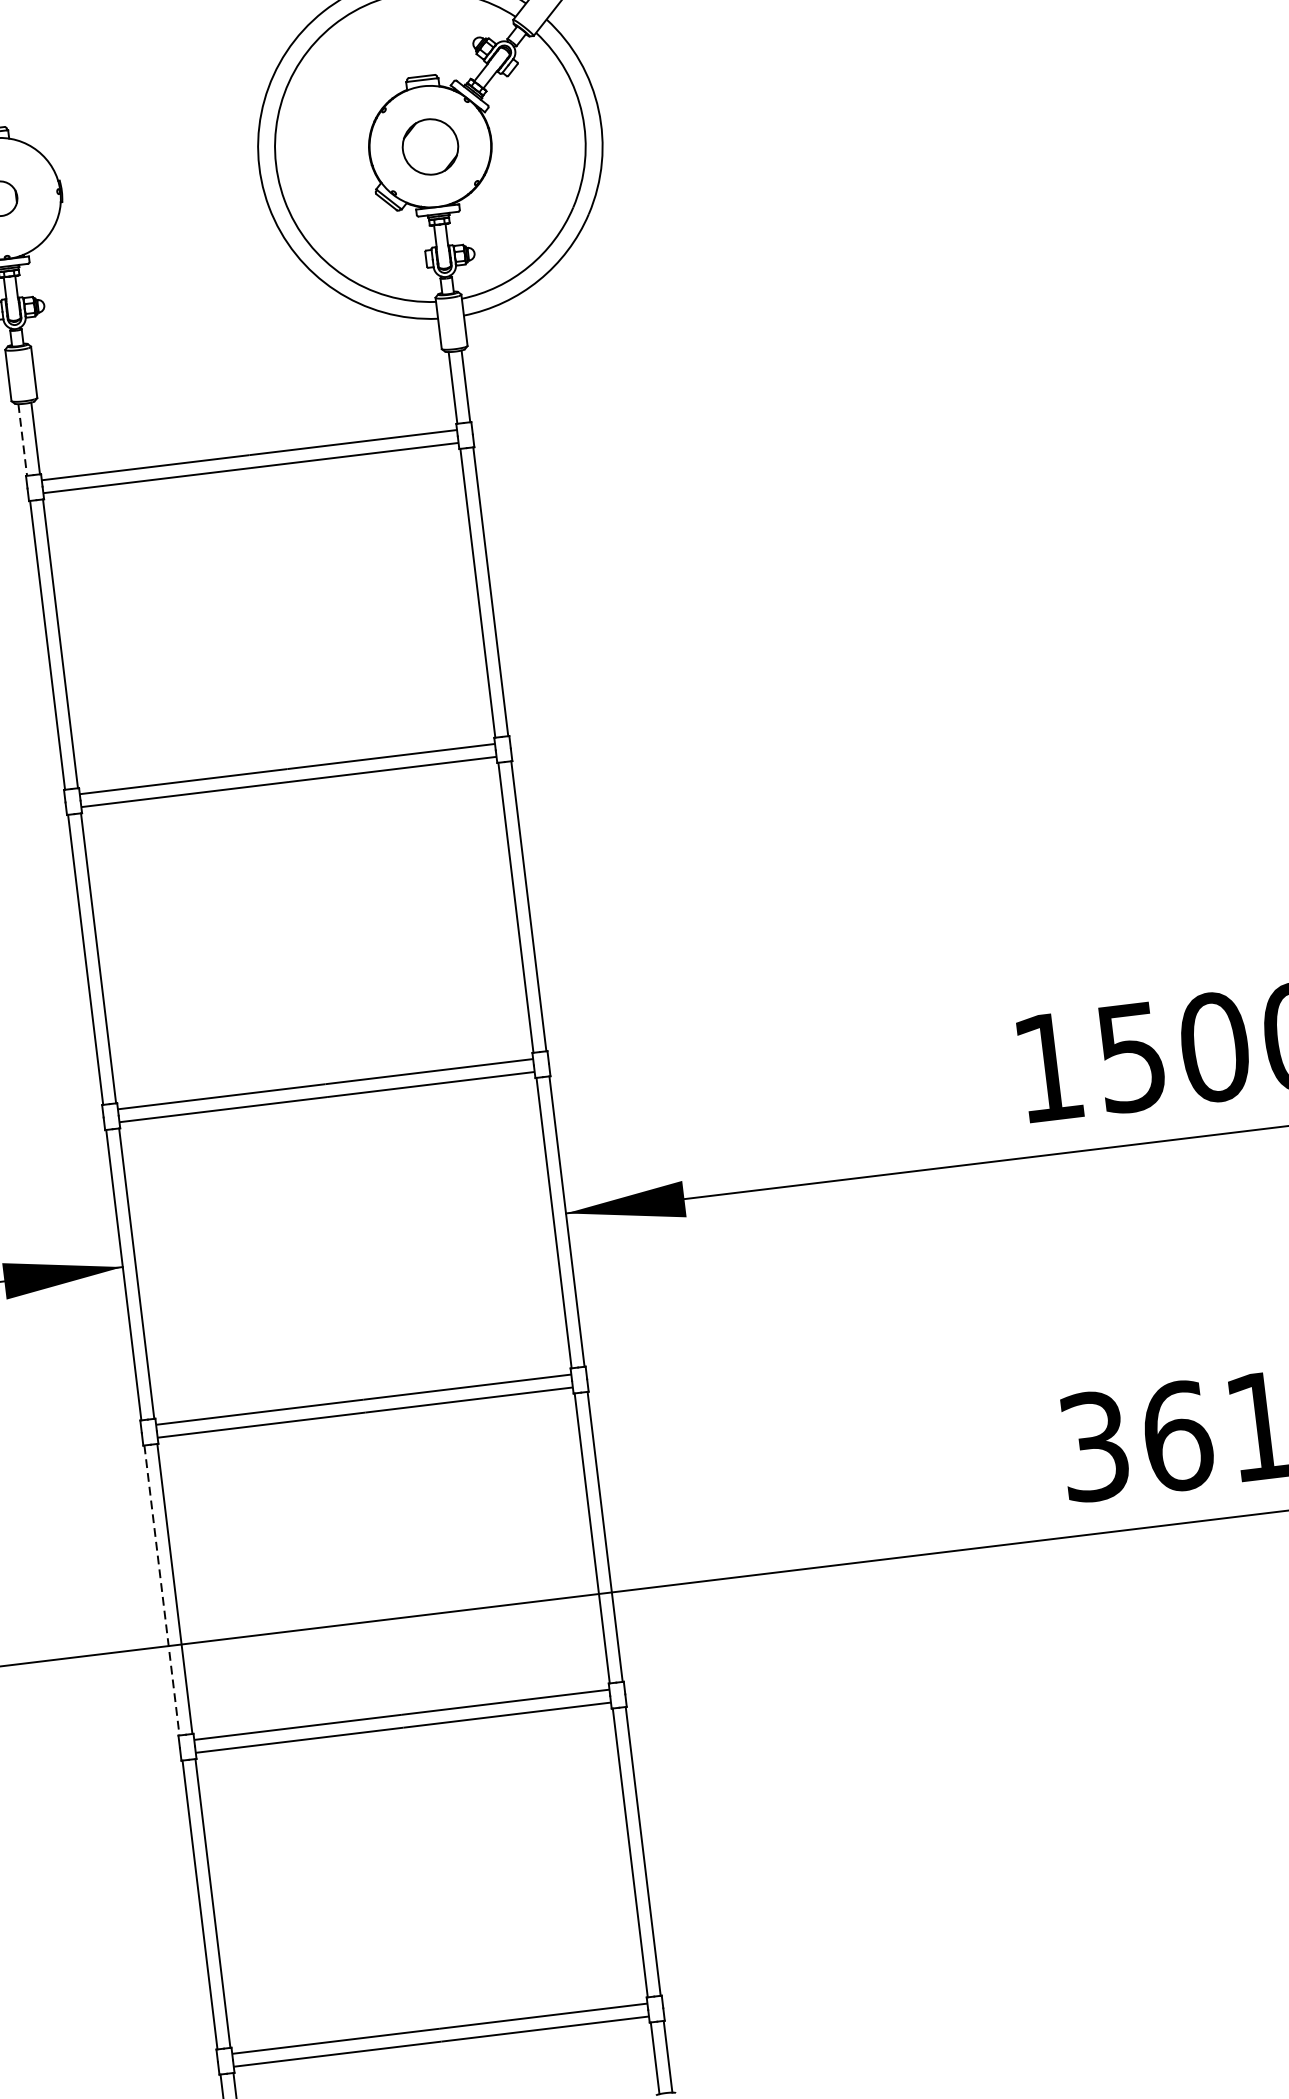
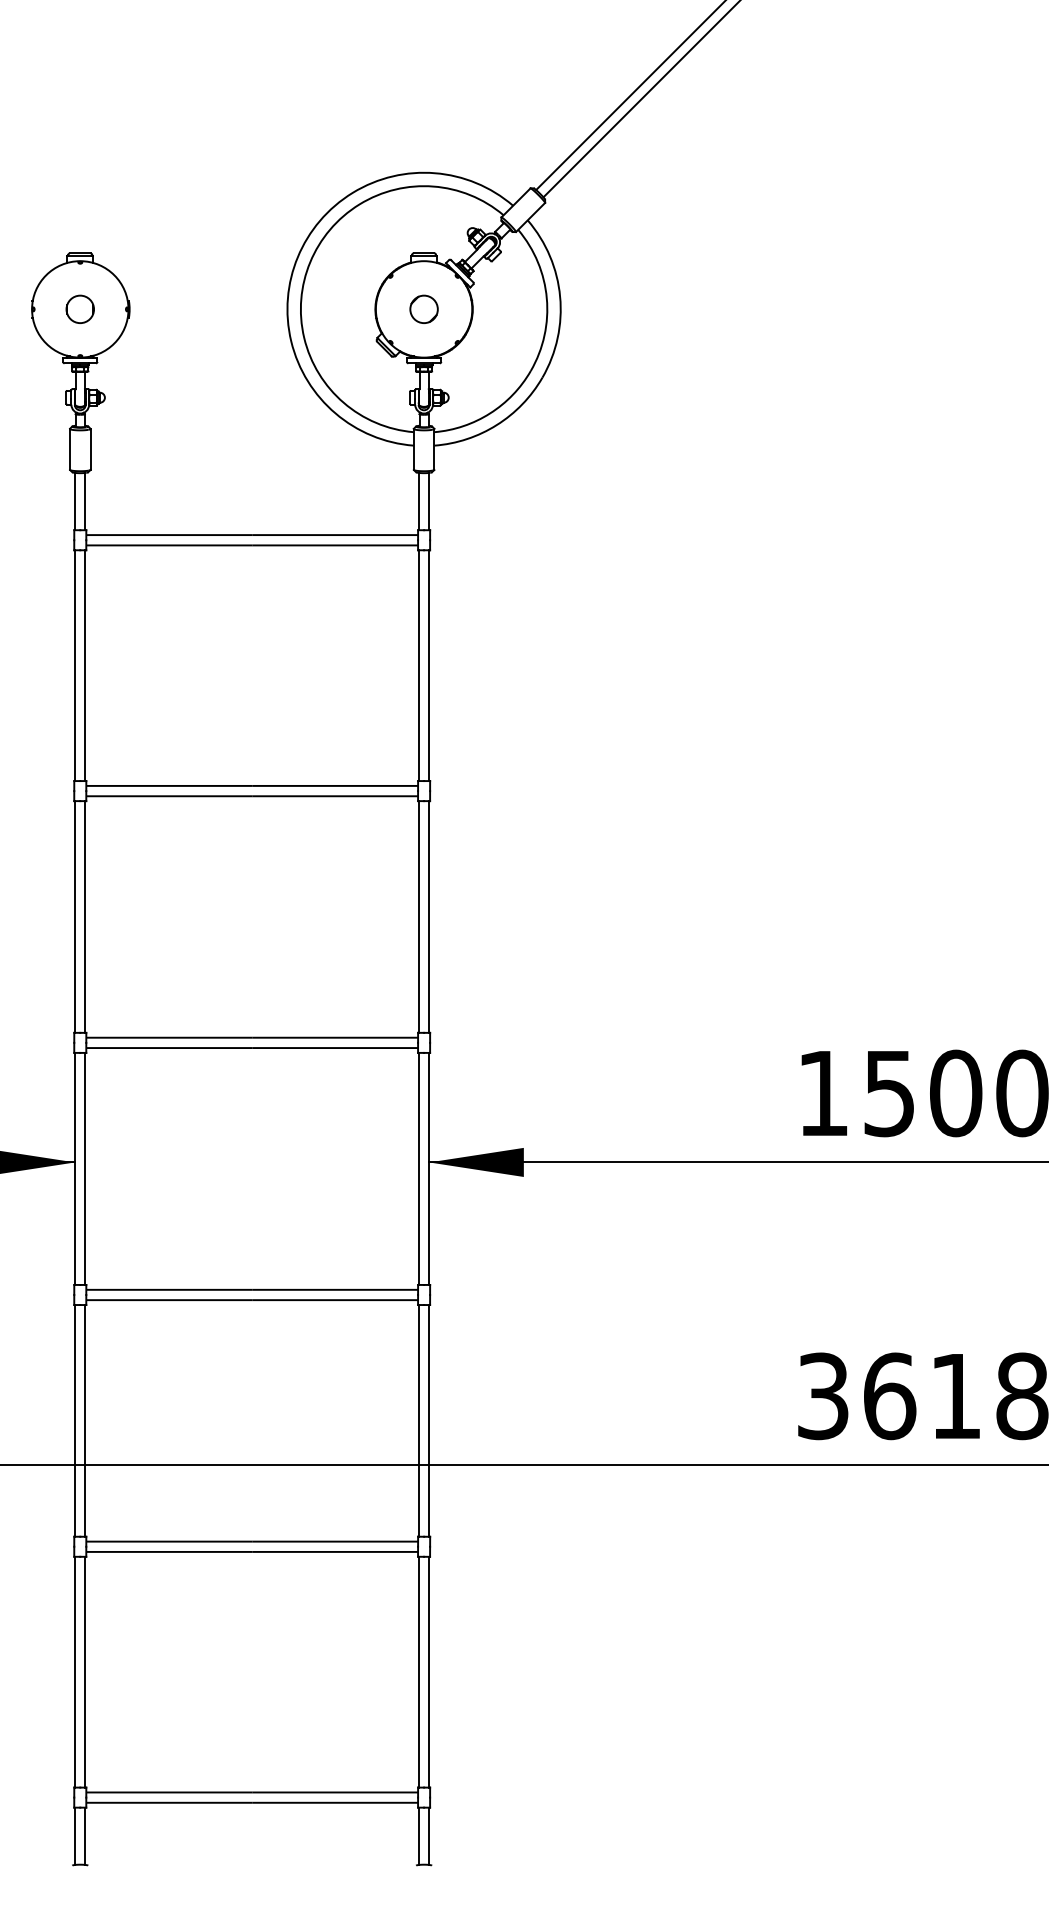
circle: (429, 145) -> (423, 308), size x0.62
line: (23, 439) -> (75, 501), dashed -> solid
line: (162, 1589) -> (75, 1420), dashed -> solid

